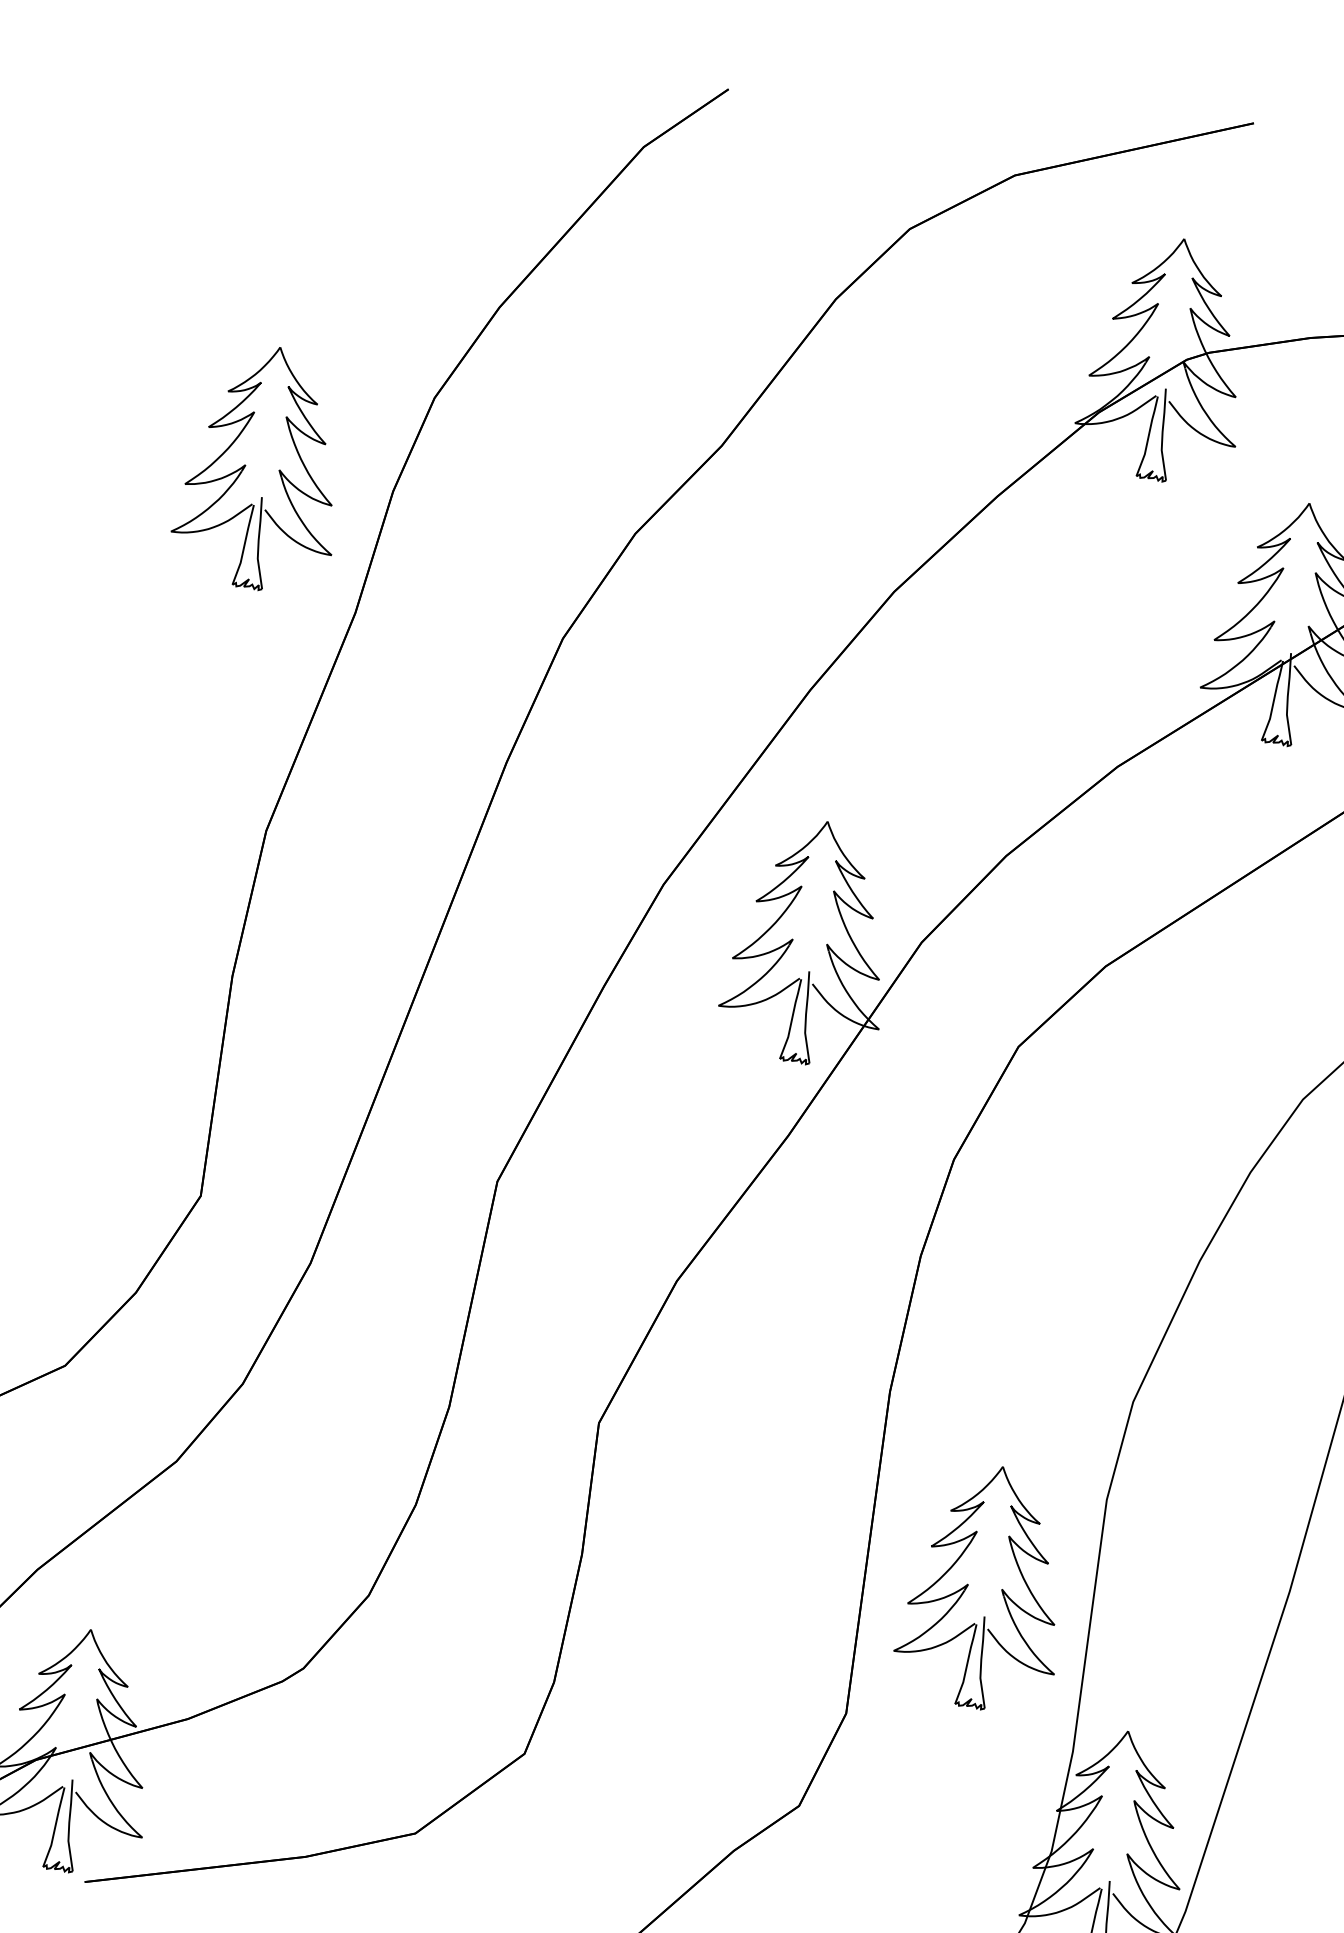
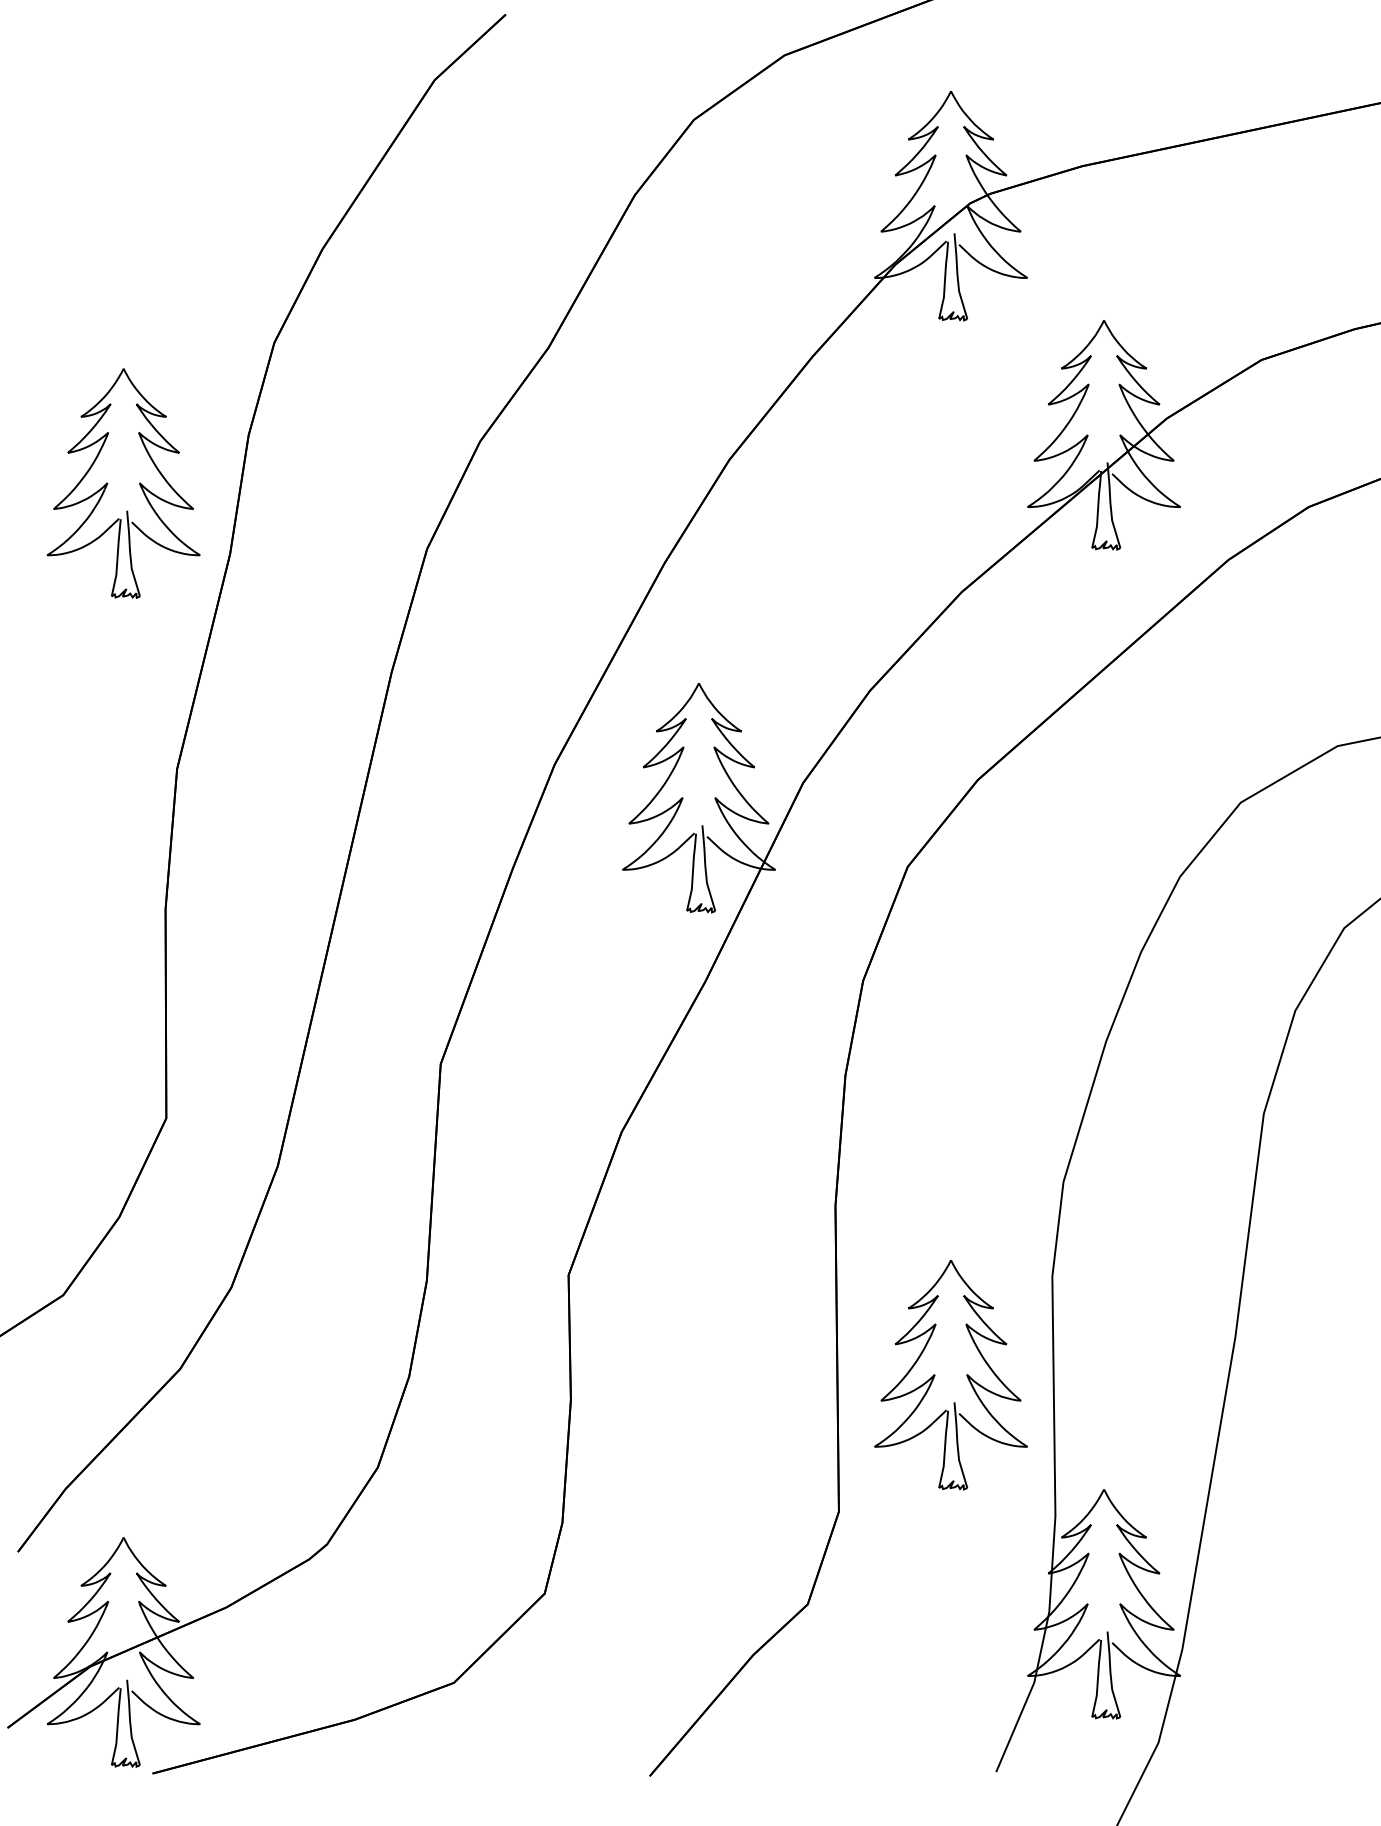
part: (246, 465) -> (108, 483), moved

